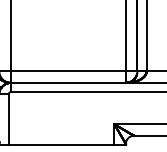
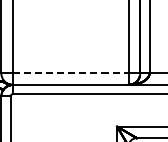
line: (68, 71) -> (70, 73), solid -> dashed

